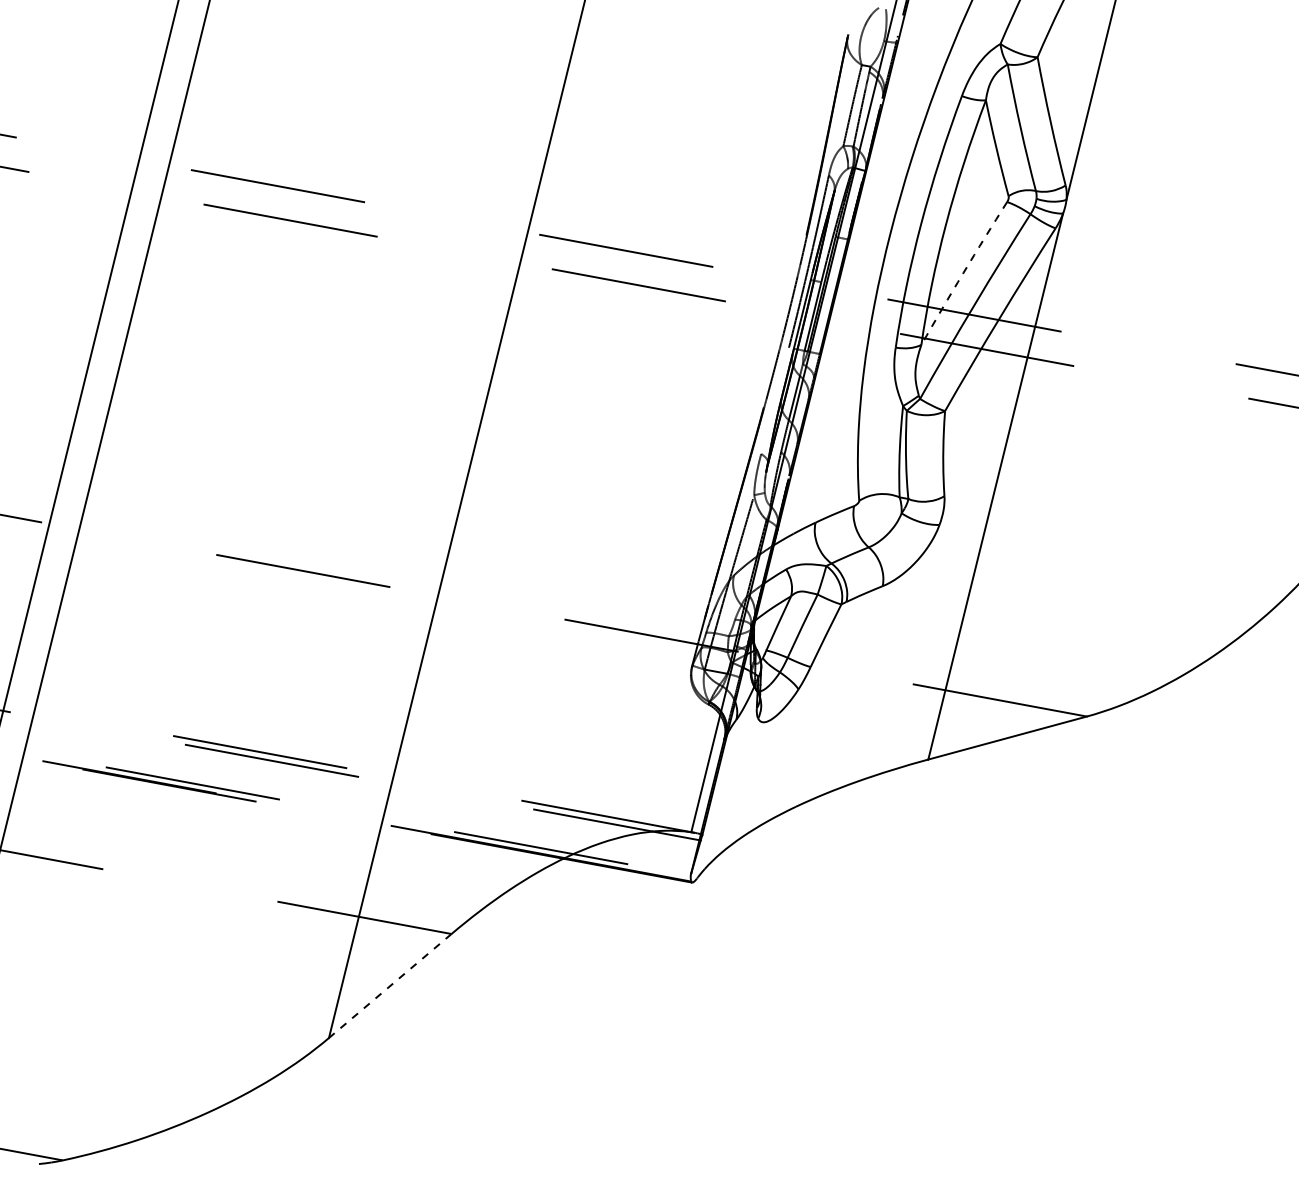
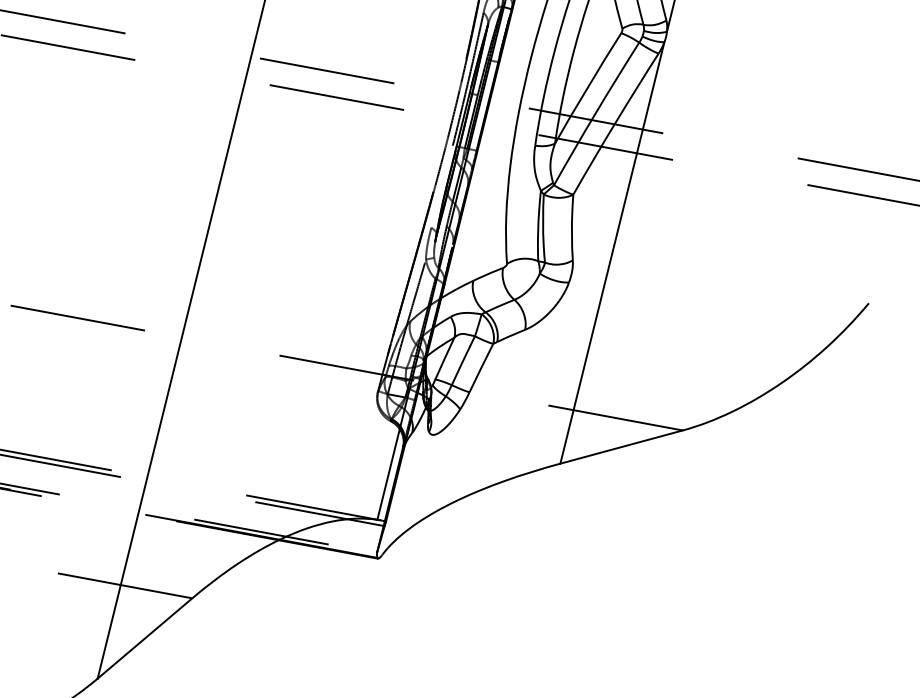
arc: (963, 273) -> (587, 88), dashed -> solid
line: (389, 986) -> (144, 638), dashed -> solid

